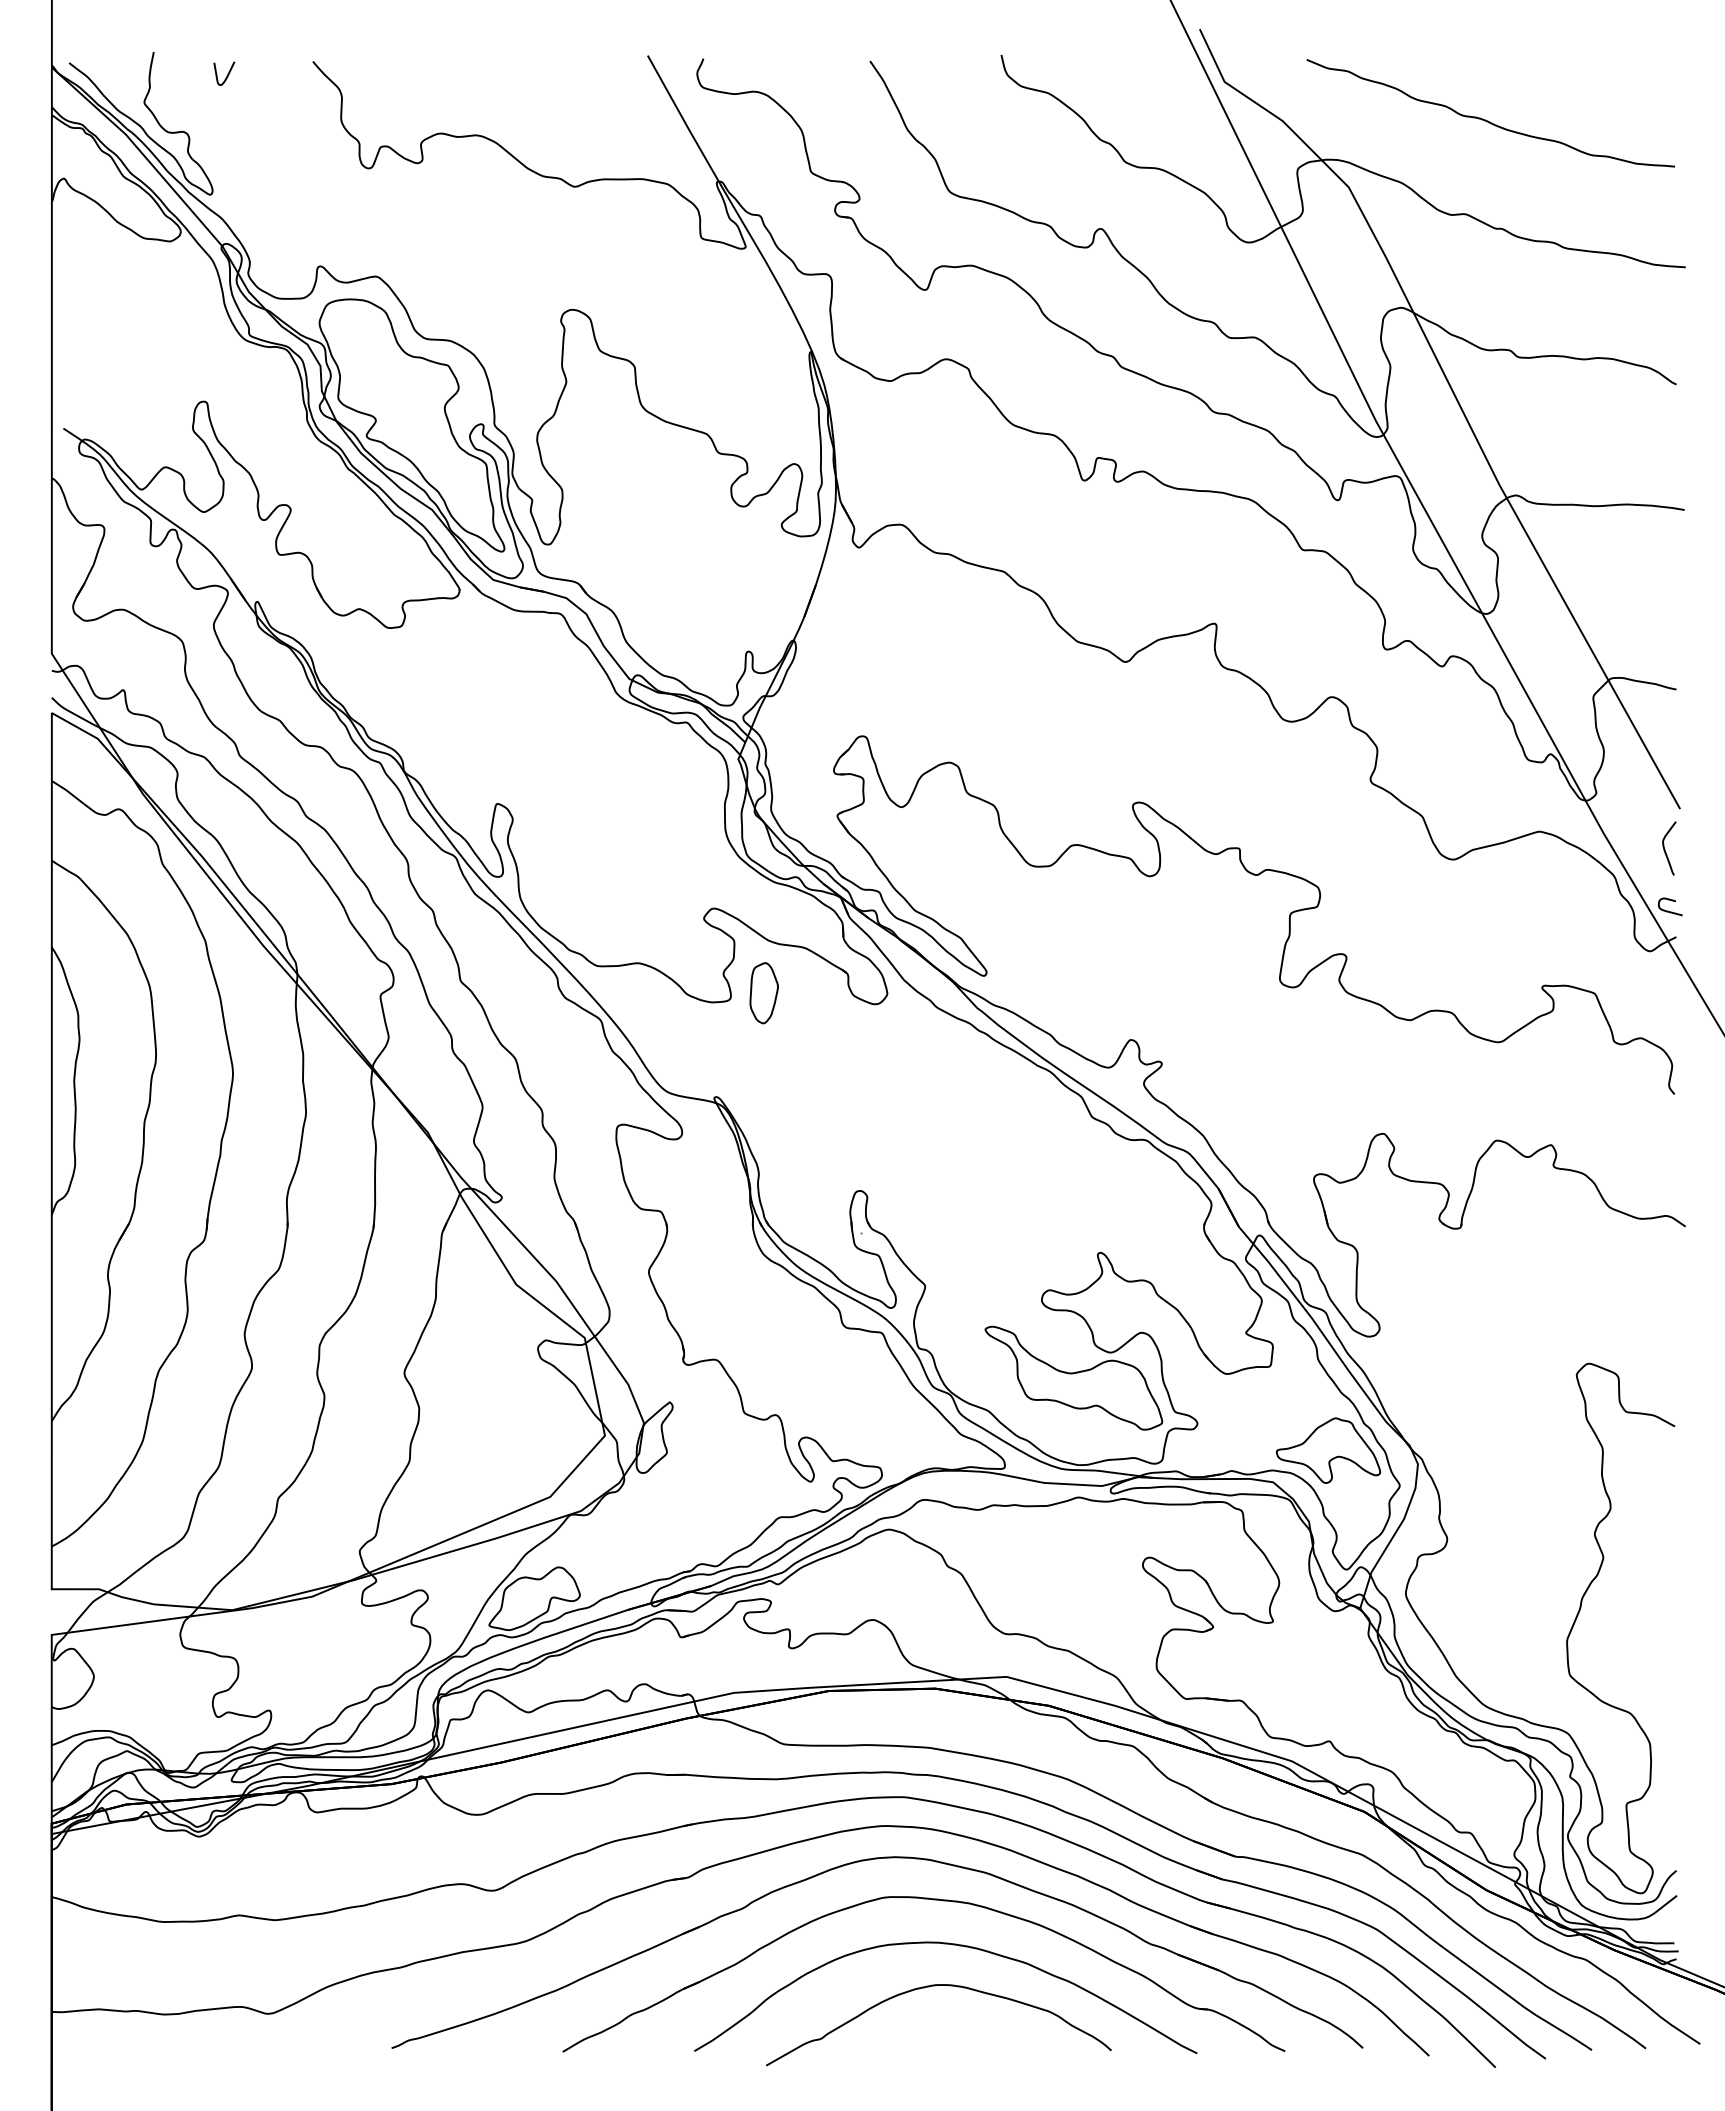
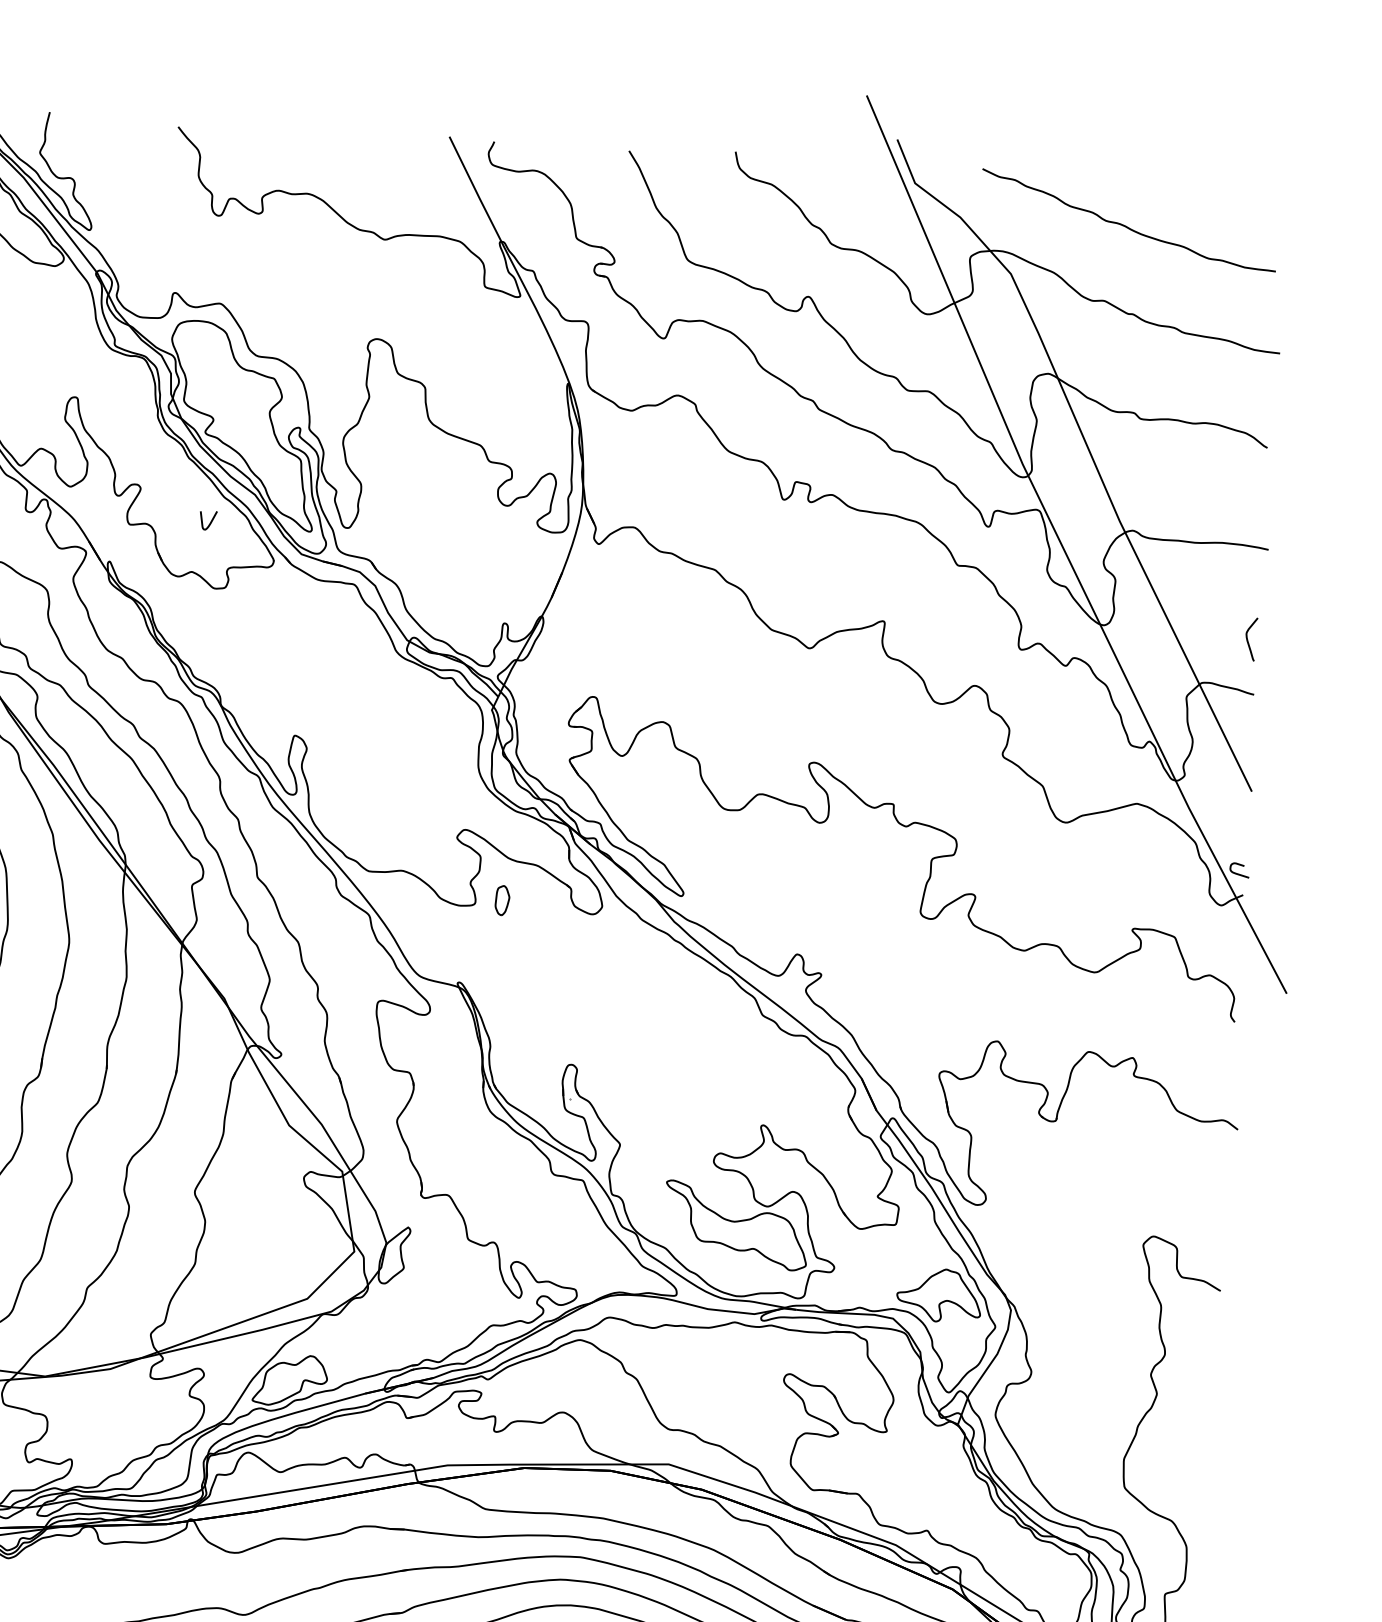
curve: (227, 73) -> (210, 520), moved
curve: (1665, 849) -> (1248, 640), moved
part: (763, 993) -> (502, 900), size x0.6

